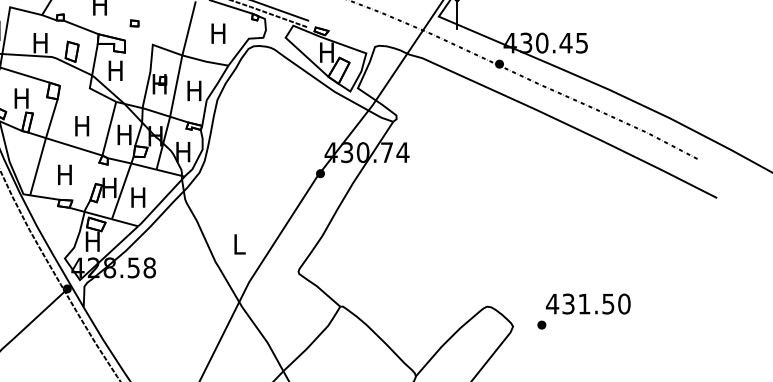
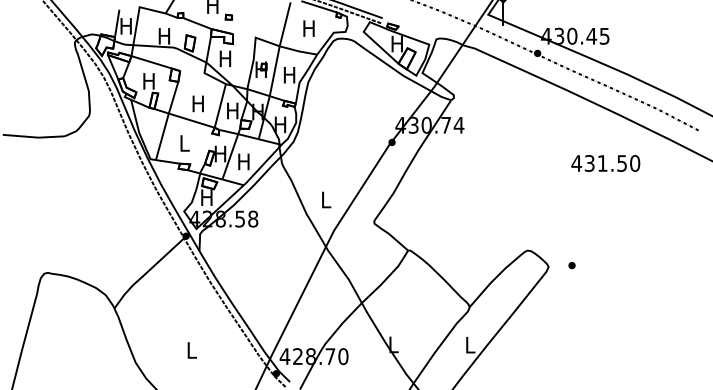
part: (134, 22) -> (228, 16), moved
text: (64, 174) -> (183, 143), H -> L
text: (587, 304) -> (605, 163), moved

